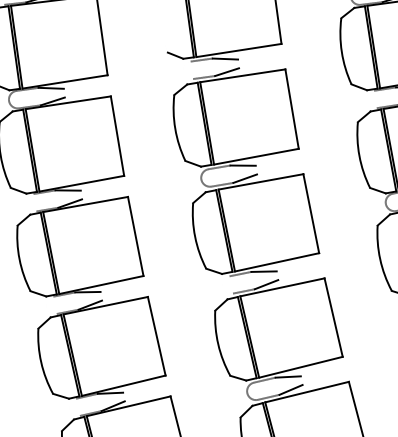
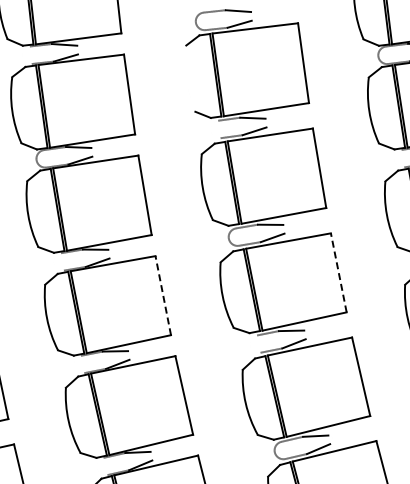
line: (310, 213) -> (338, 272), solid -> dashed
line: (135, 236) -> (163, 295), solid -> dashed

